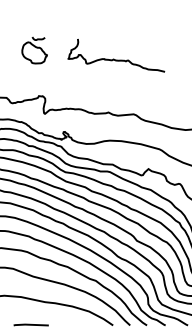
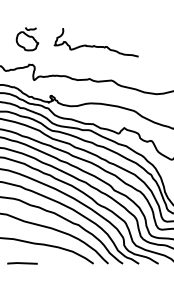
part: (34, 50) -> (27, 39), moved
curve: (115, 58) -> (95, 45), moved

